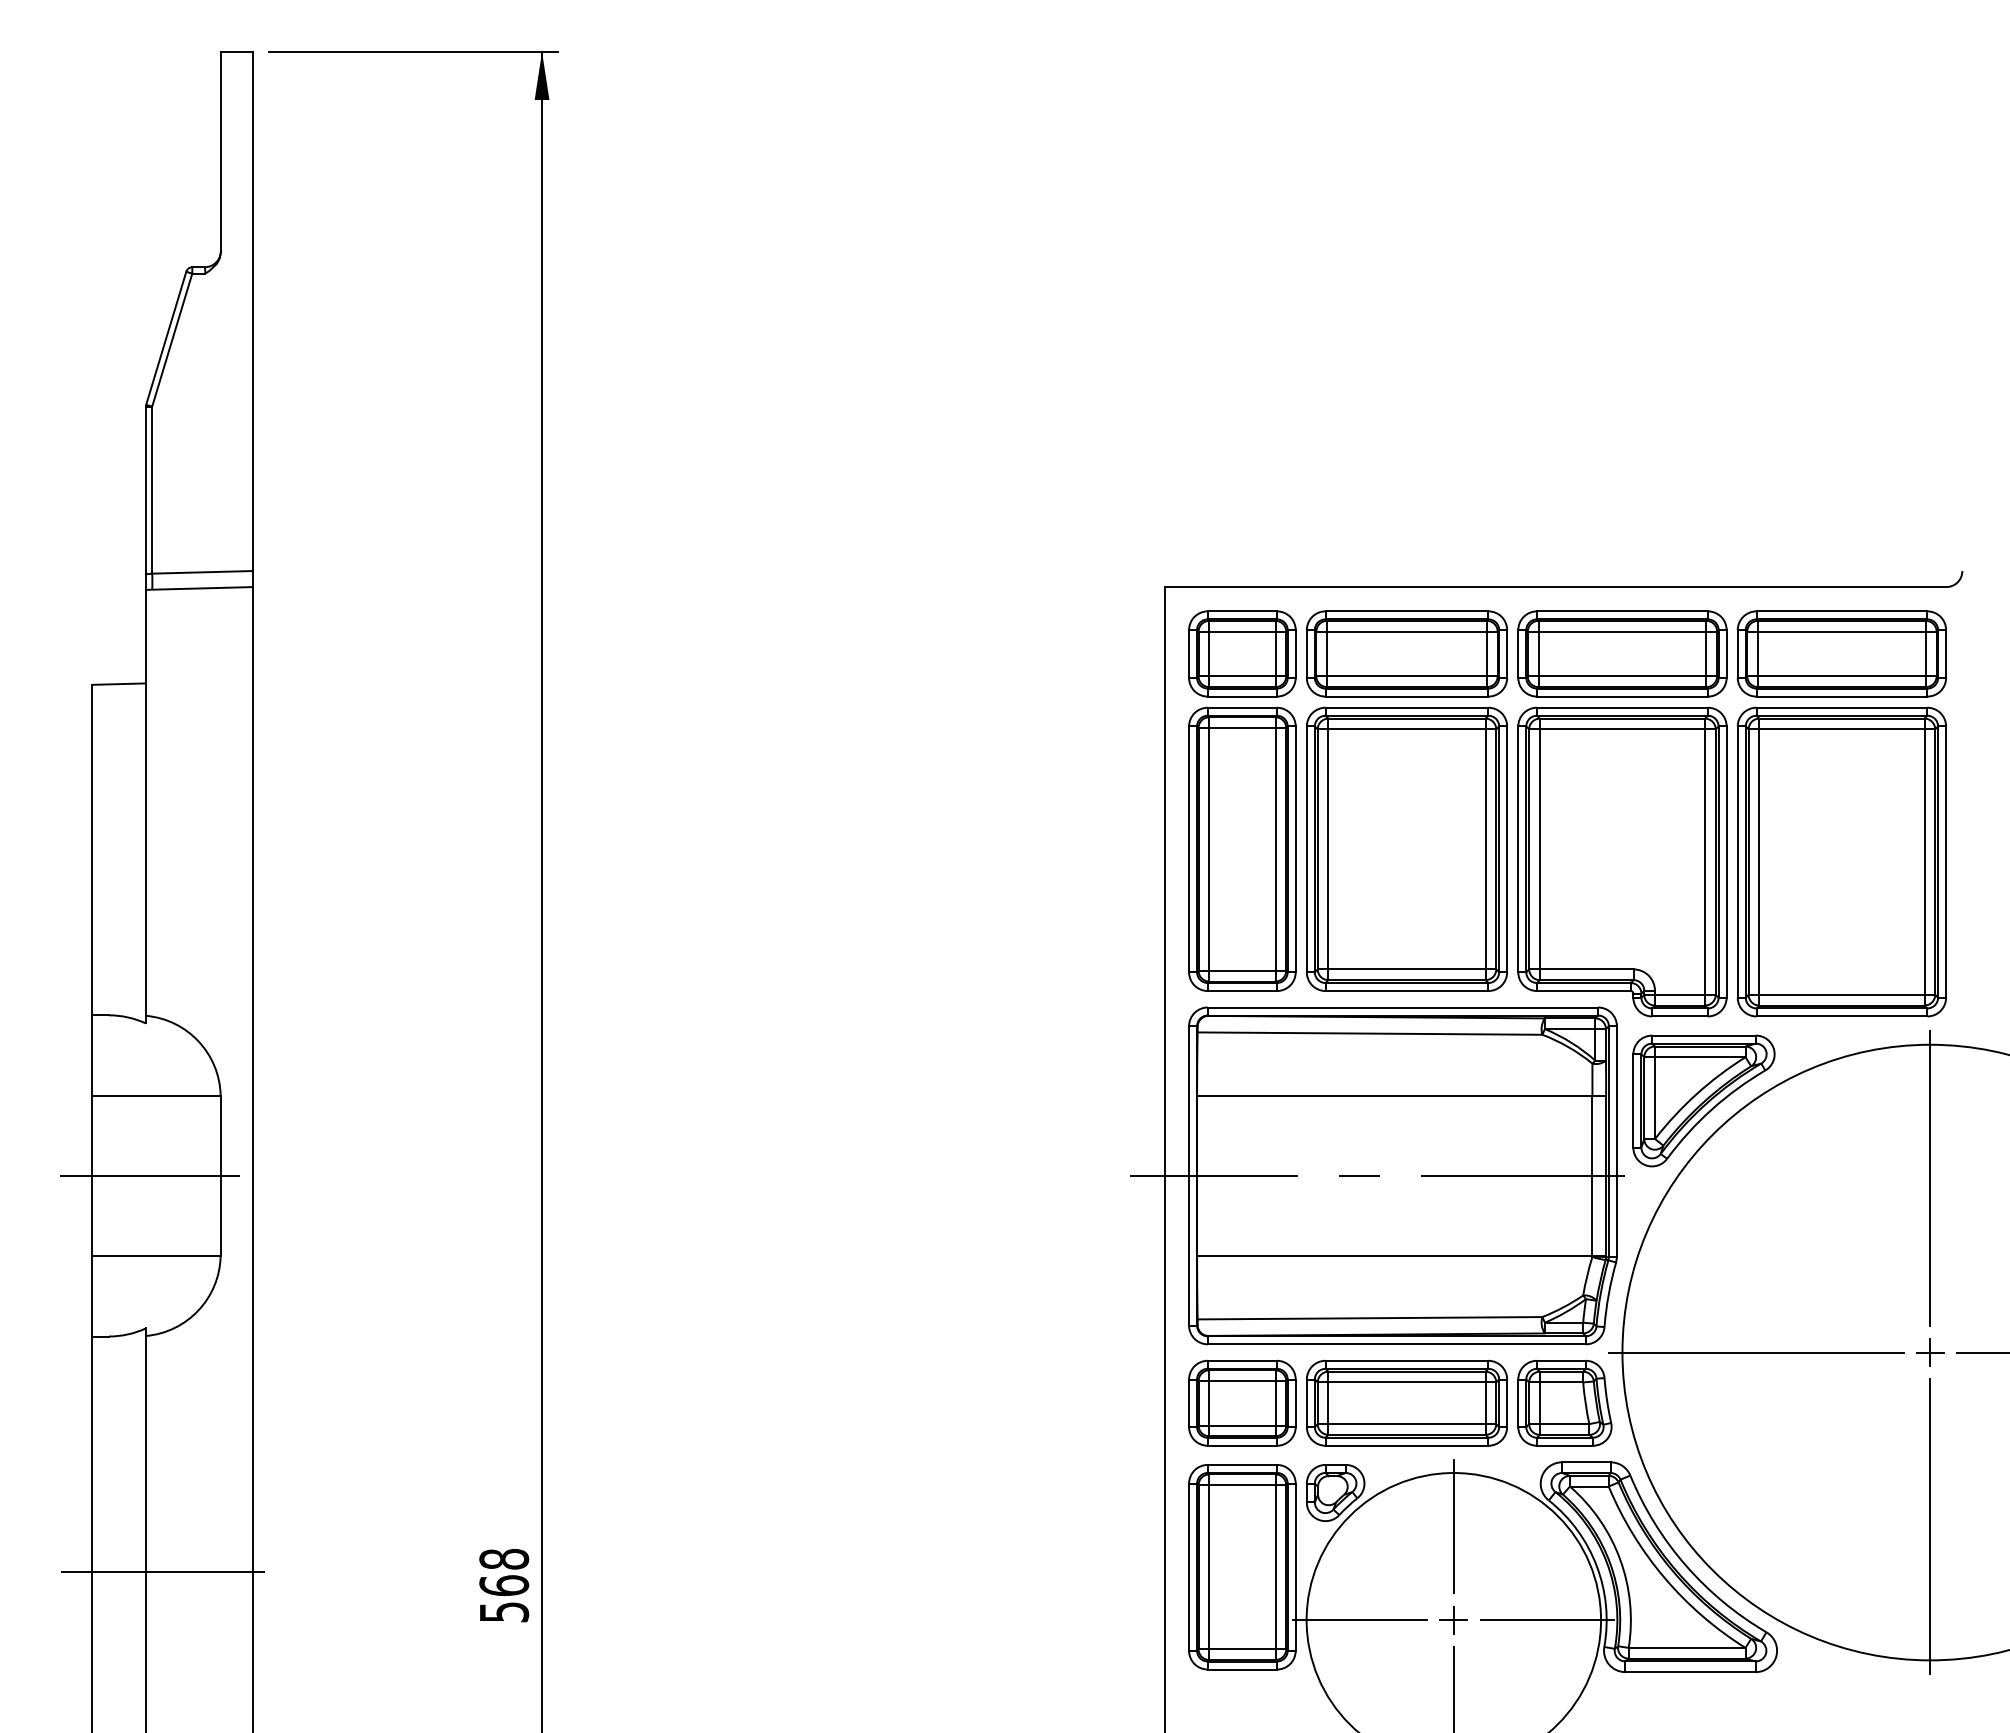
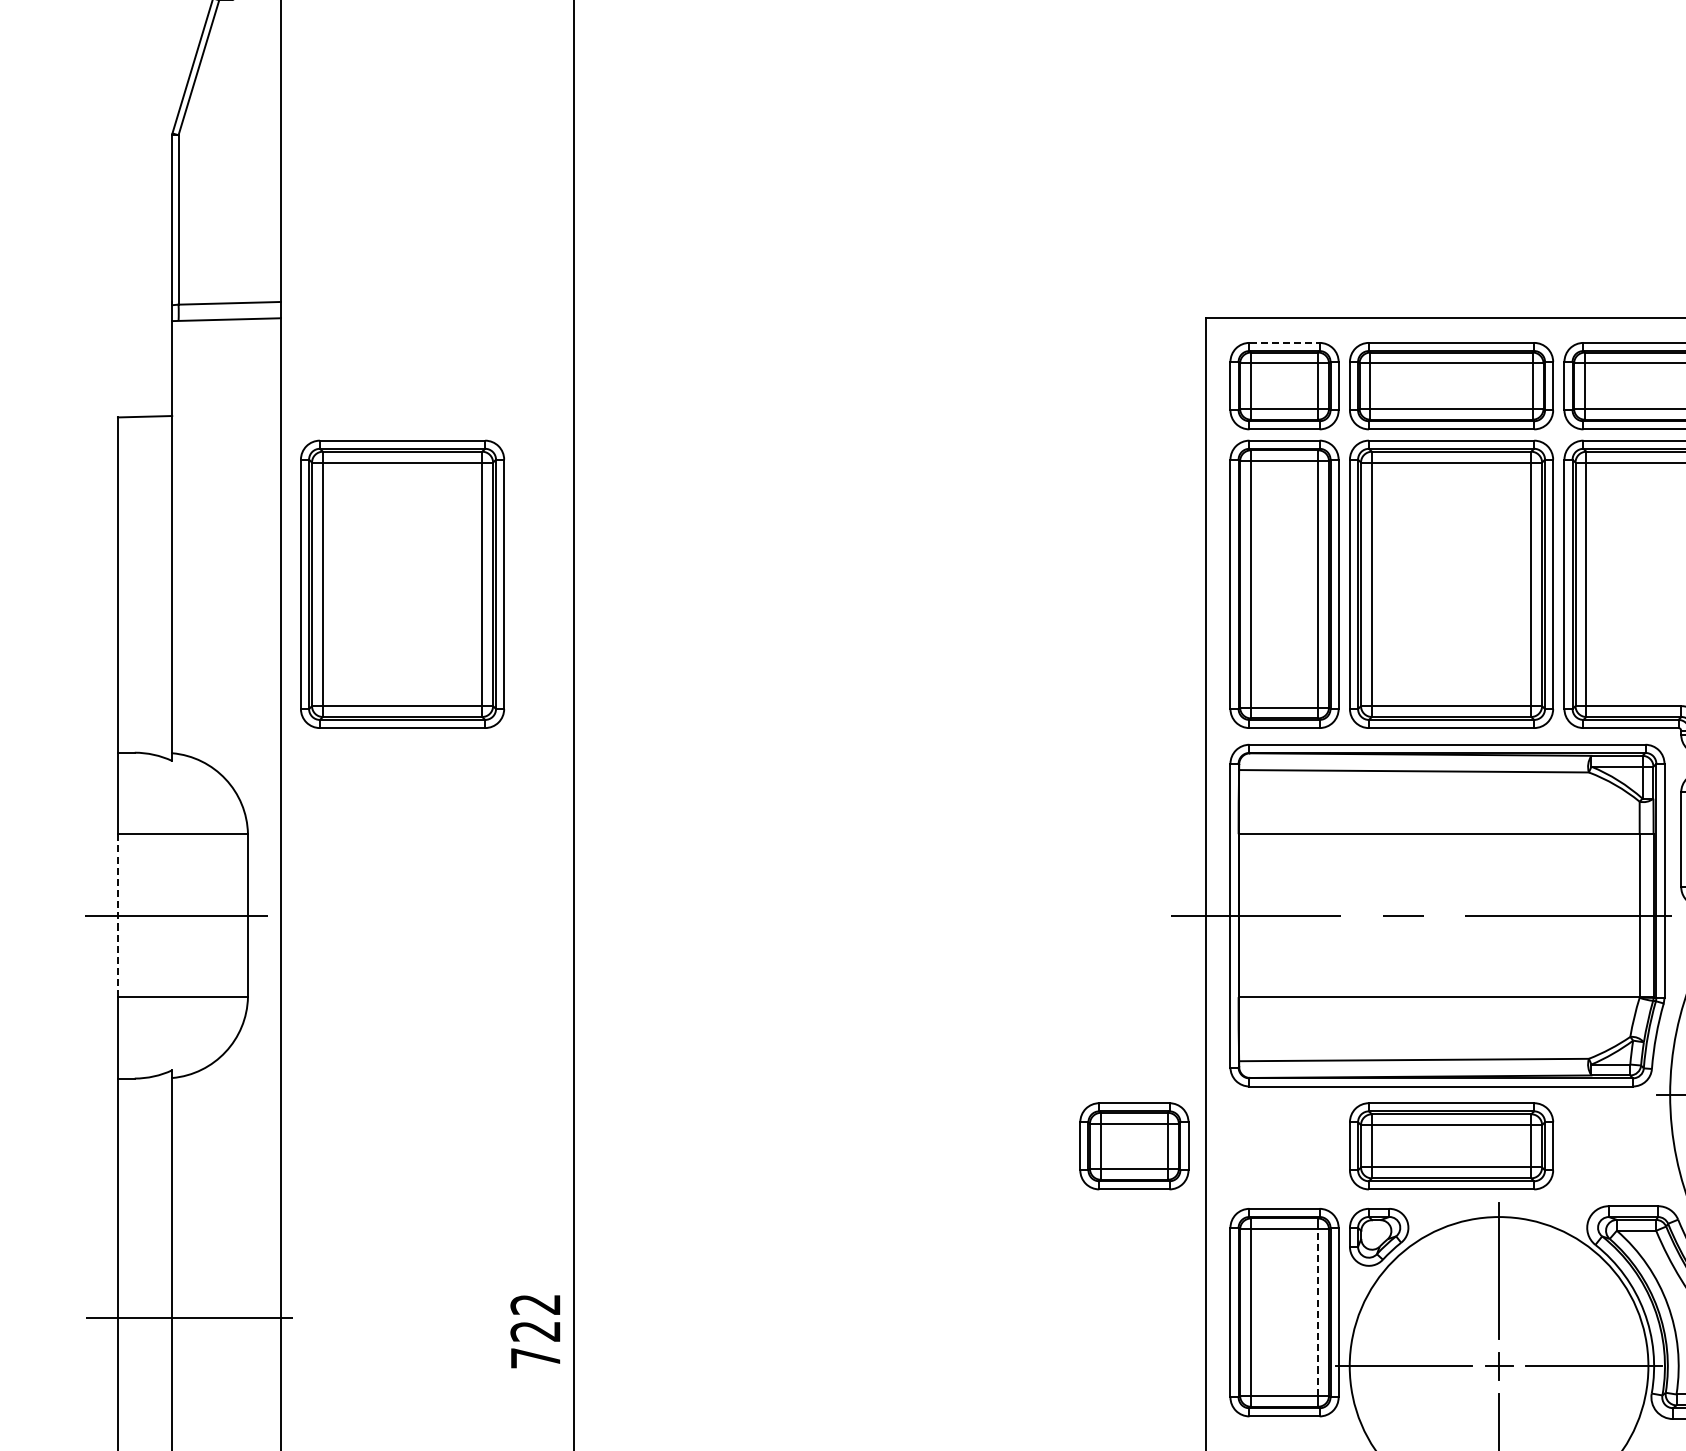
line: (1242, 611) -> (1284, 343), solid -> dashed
part: (372, 848) -> (402, 583), added
line: (92, 1176) -> (117, 916), solid -> dashed
part: (1242, 1402) -> (1134, 1145), moved
part: (1564, 1402) -> (1611, 1145), removed
line: (1275, 1566) -> (1318, 1311), solid -> dashed
text: (504, 1585) -> (535, 1331), 568 -> 722

